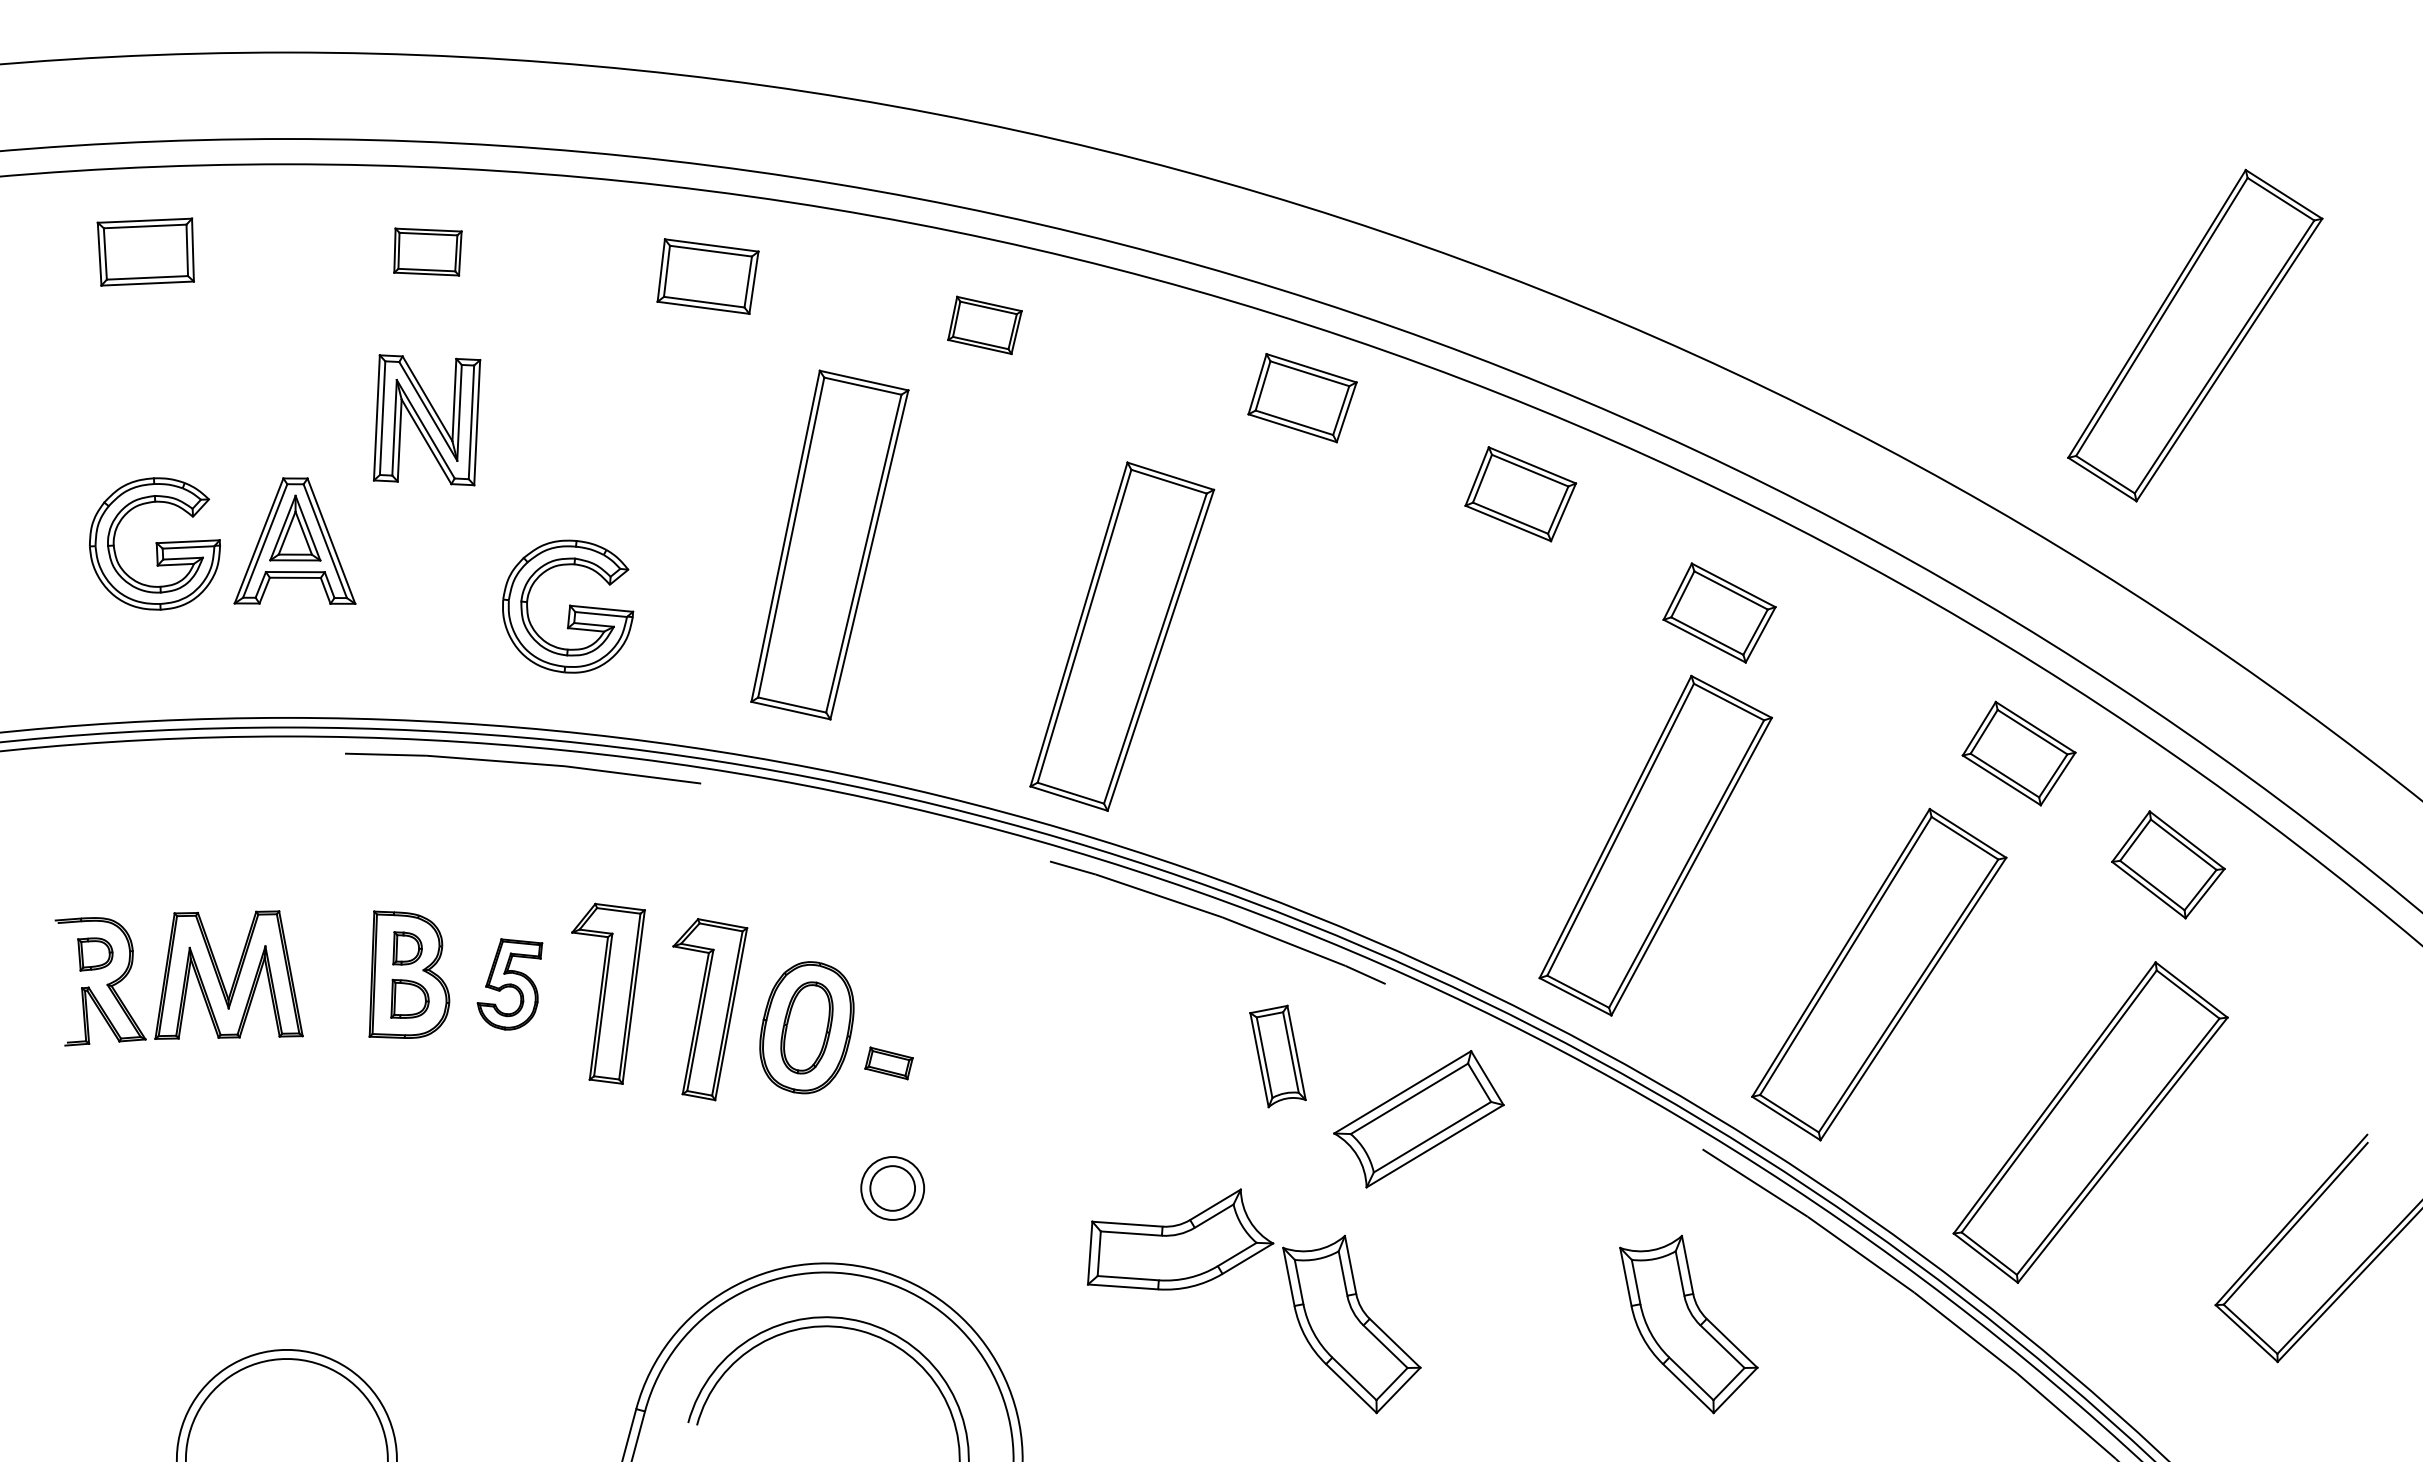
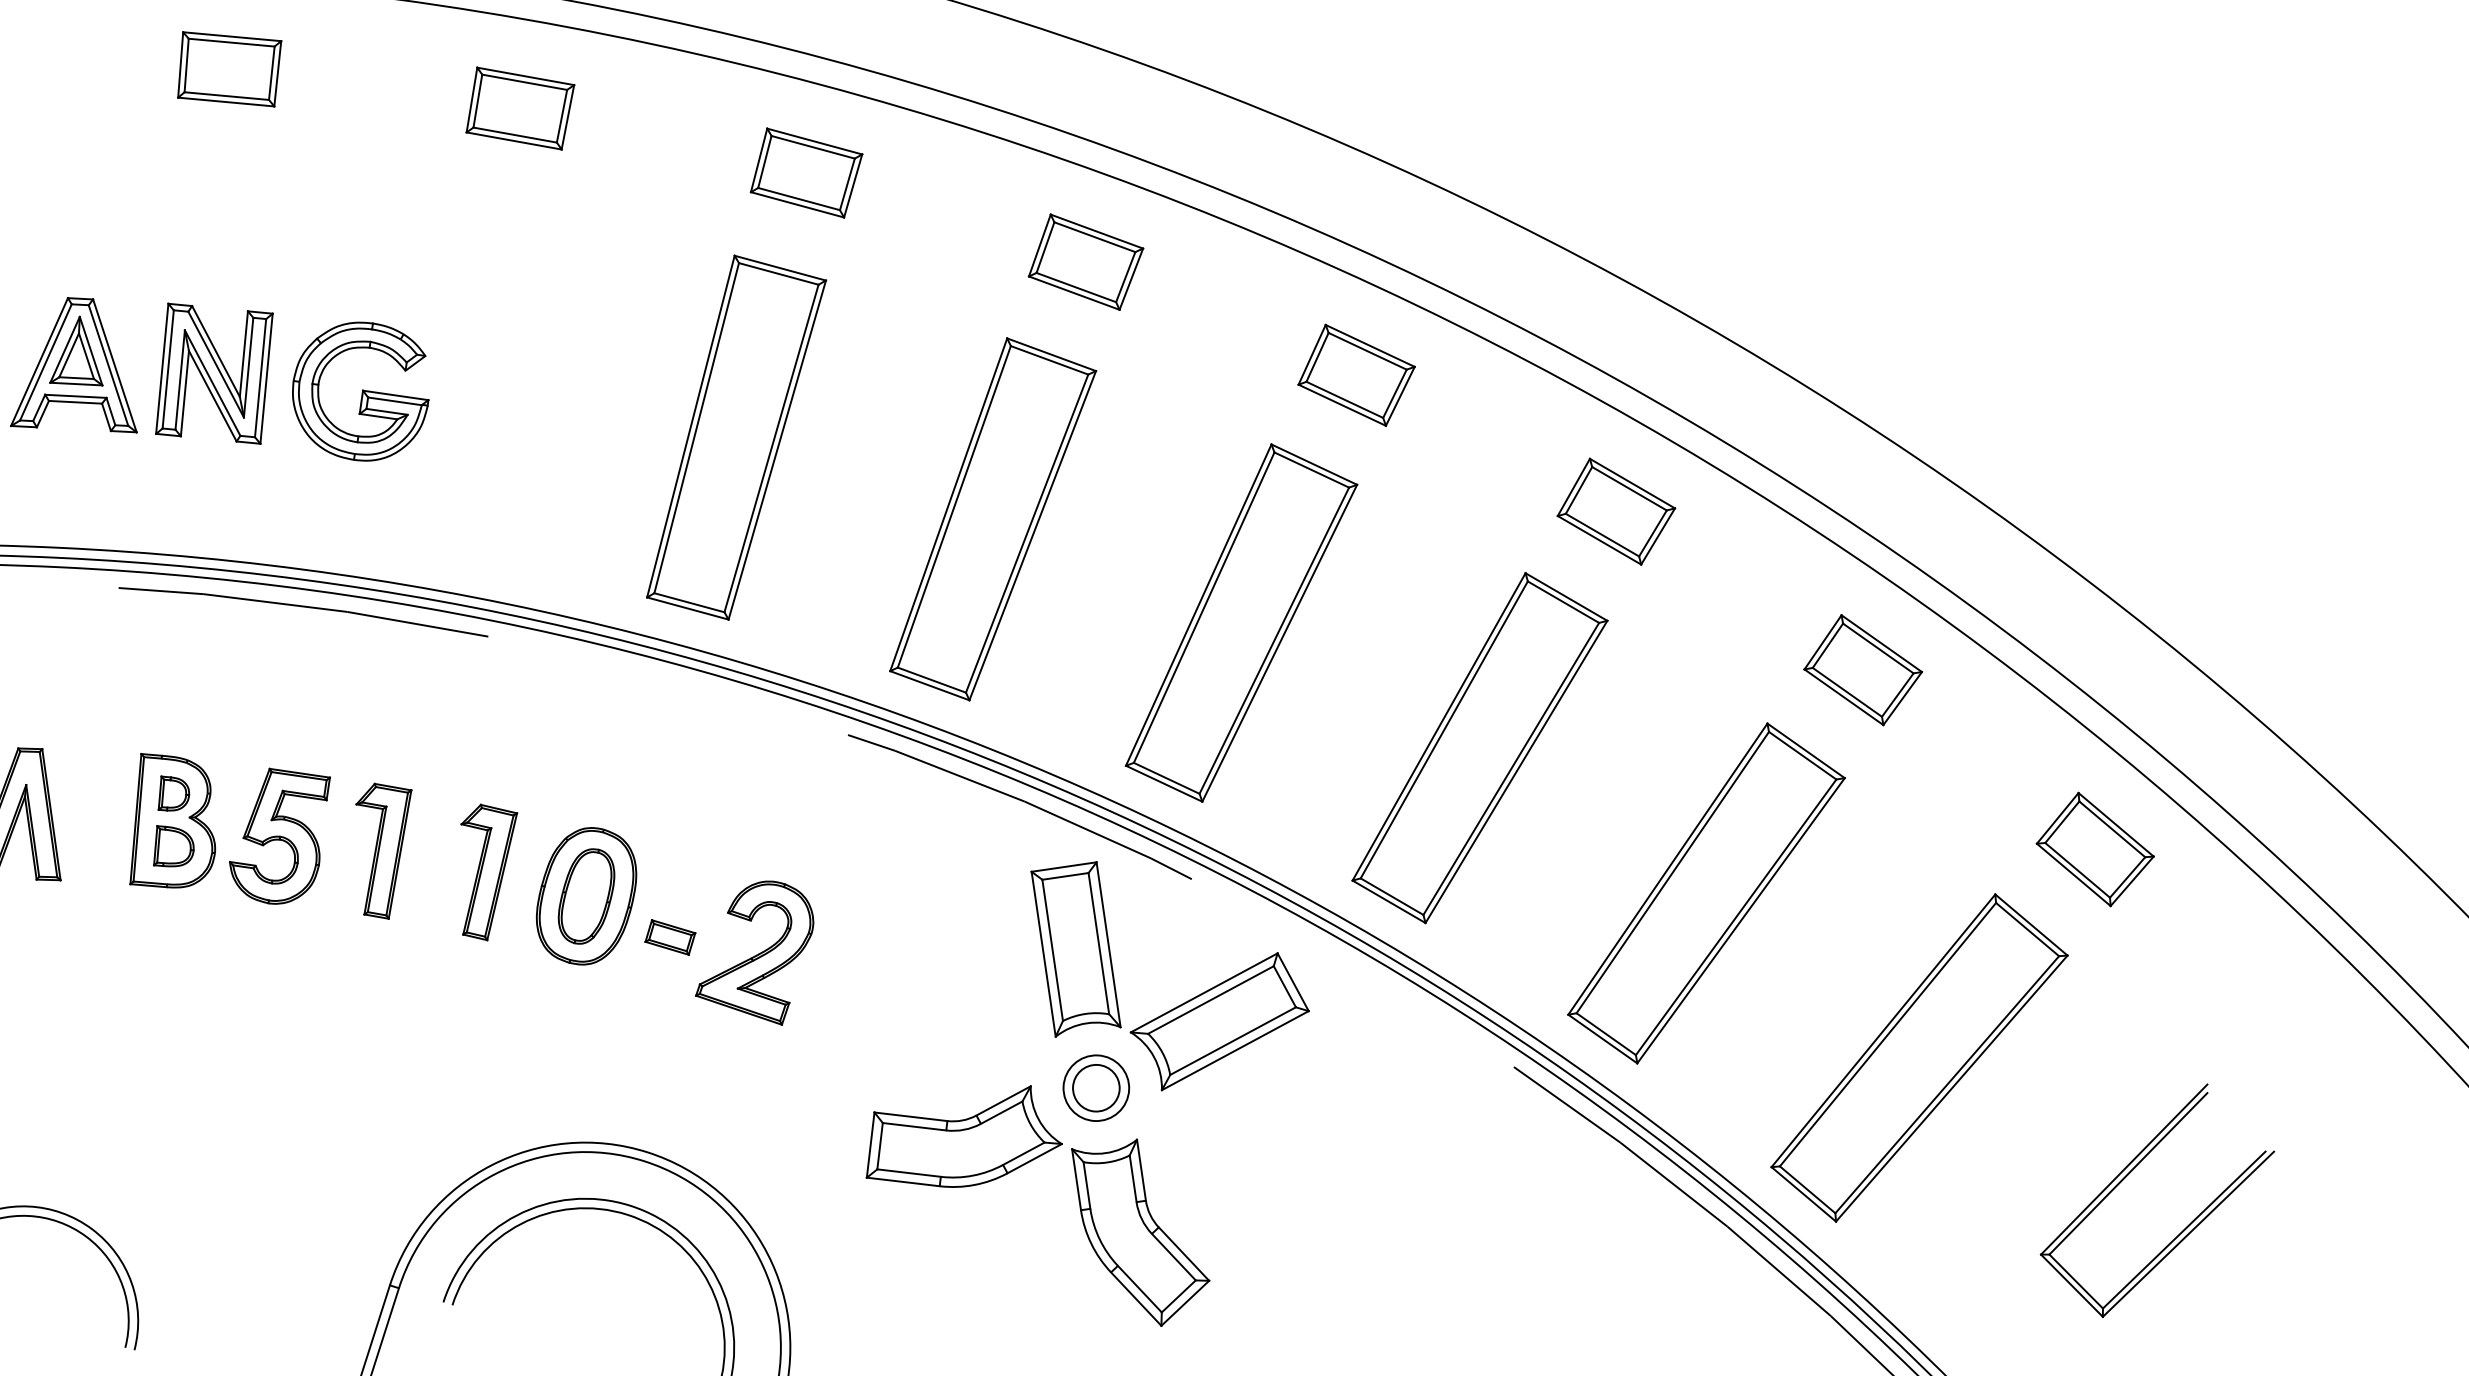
part: (427, 251) -> (229, 68), size x1.43
part: (984, 325) -> (806, 173), size x1.43
part: (2195, 335) -> (2067, 243), removed
part: (1302, 398) -> (1085, 262), moved
part: (426, 420) -> (213, 373), moved
part: (829, 544) -> (736, 437), moved
part: (568, 606) -> (361, 391), moved
part: (1719, 612) -> (1616, 511), moved
part: (1122, 636) -> (993, 519), moved
part: (1421, 736) -> (1241, 622), added
part: (2168, 864) -> (2095, 849), moved
part: (509, 984) -> (278, 836), size x1.43
part: (608, 993) -> (381, 850), size x0.71
part: (710, 1009) -> (486, 872), size x0.71
part: (1277, 1056) -> (1075, 949), size x1.67
part: (970, 1073) -> (754, 952), added
part: (892, 1188) -> (1096, 1088), moved
part: (1688, 1324) -> (1490, 1248), removed

